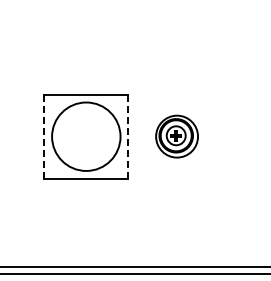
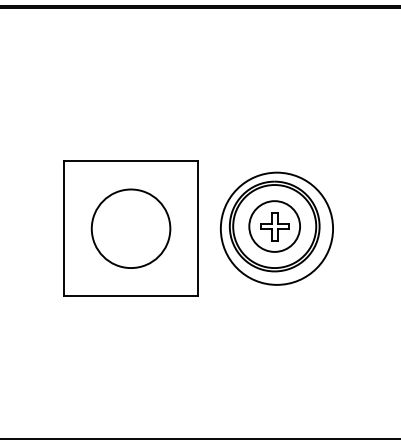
line: (44, 136) -> (63, 228), dashed -> solid
circle: (85, 136) -> (129, 228), size x0.71
line: (128, 136) -> (198, 228), dashed -> solid
part: (176, 136) -> (275, 228), size x1.67

